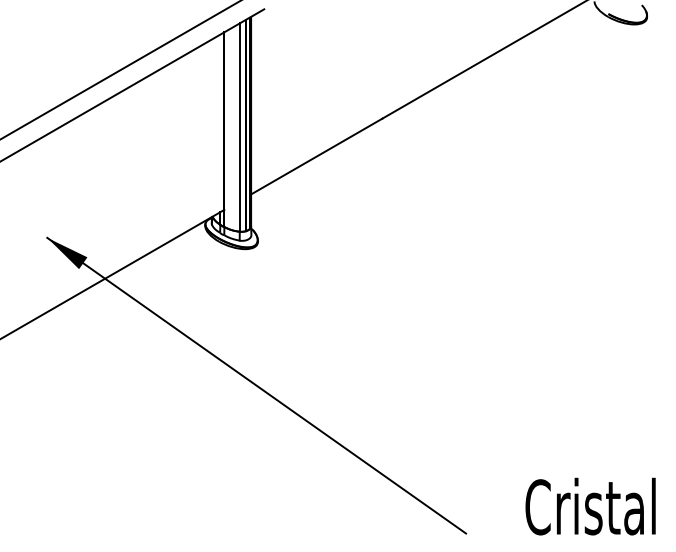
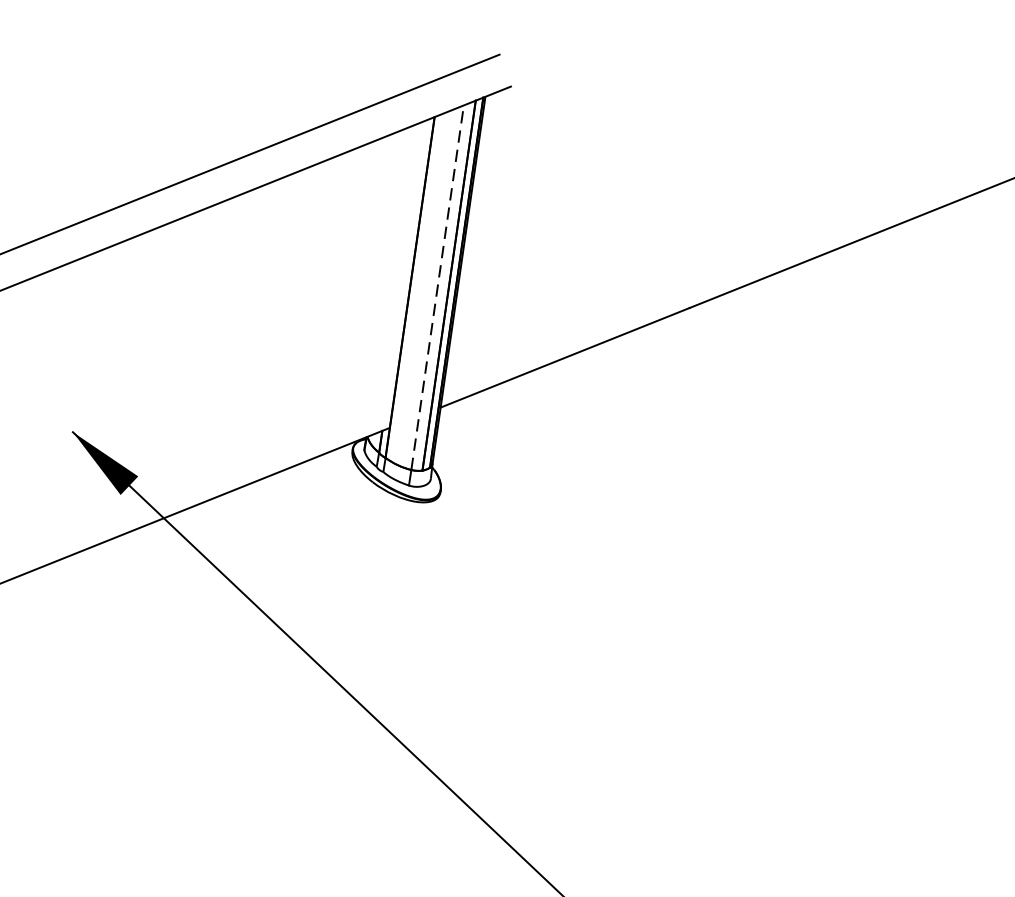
line: (239, 127) -> (437, 287), solid -> dashed

